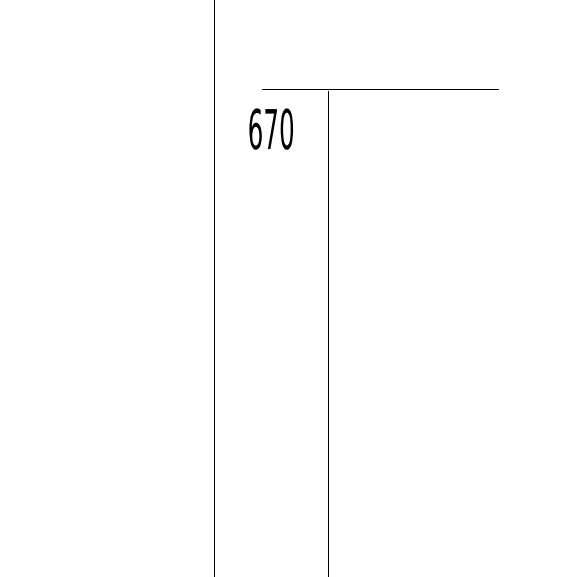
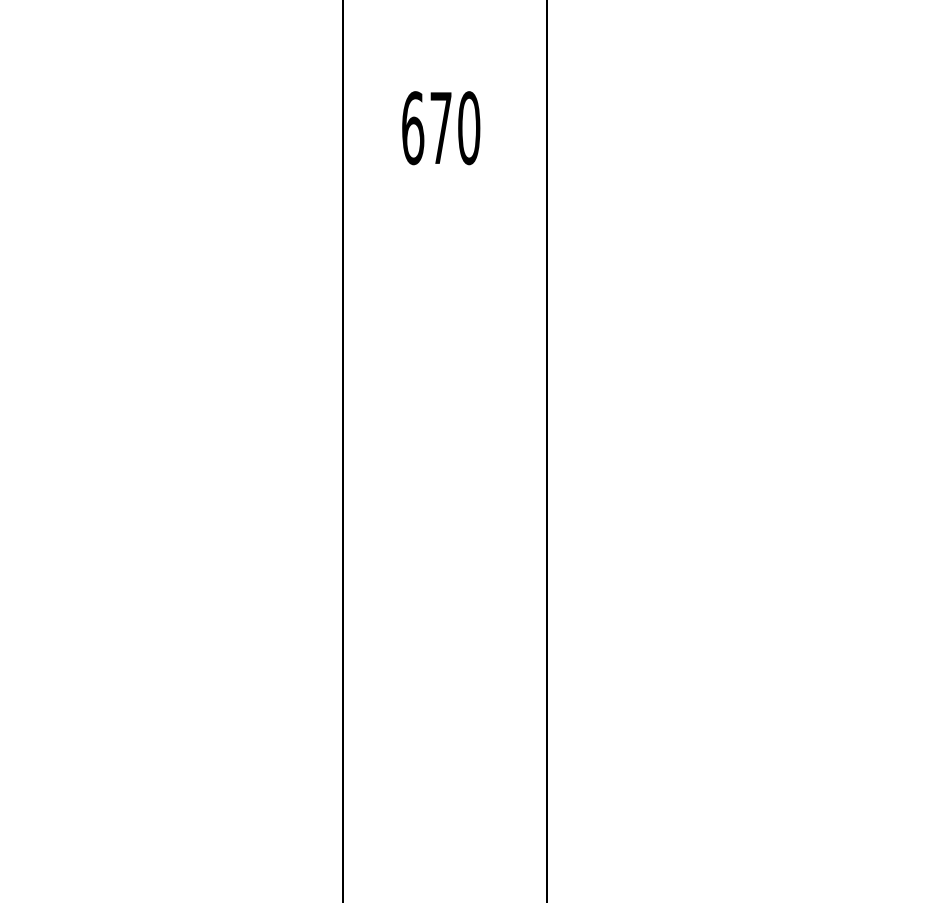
text: (270, 128) -> (439, 127), moved

